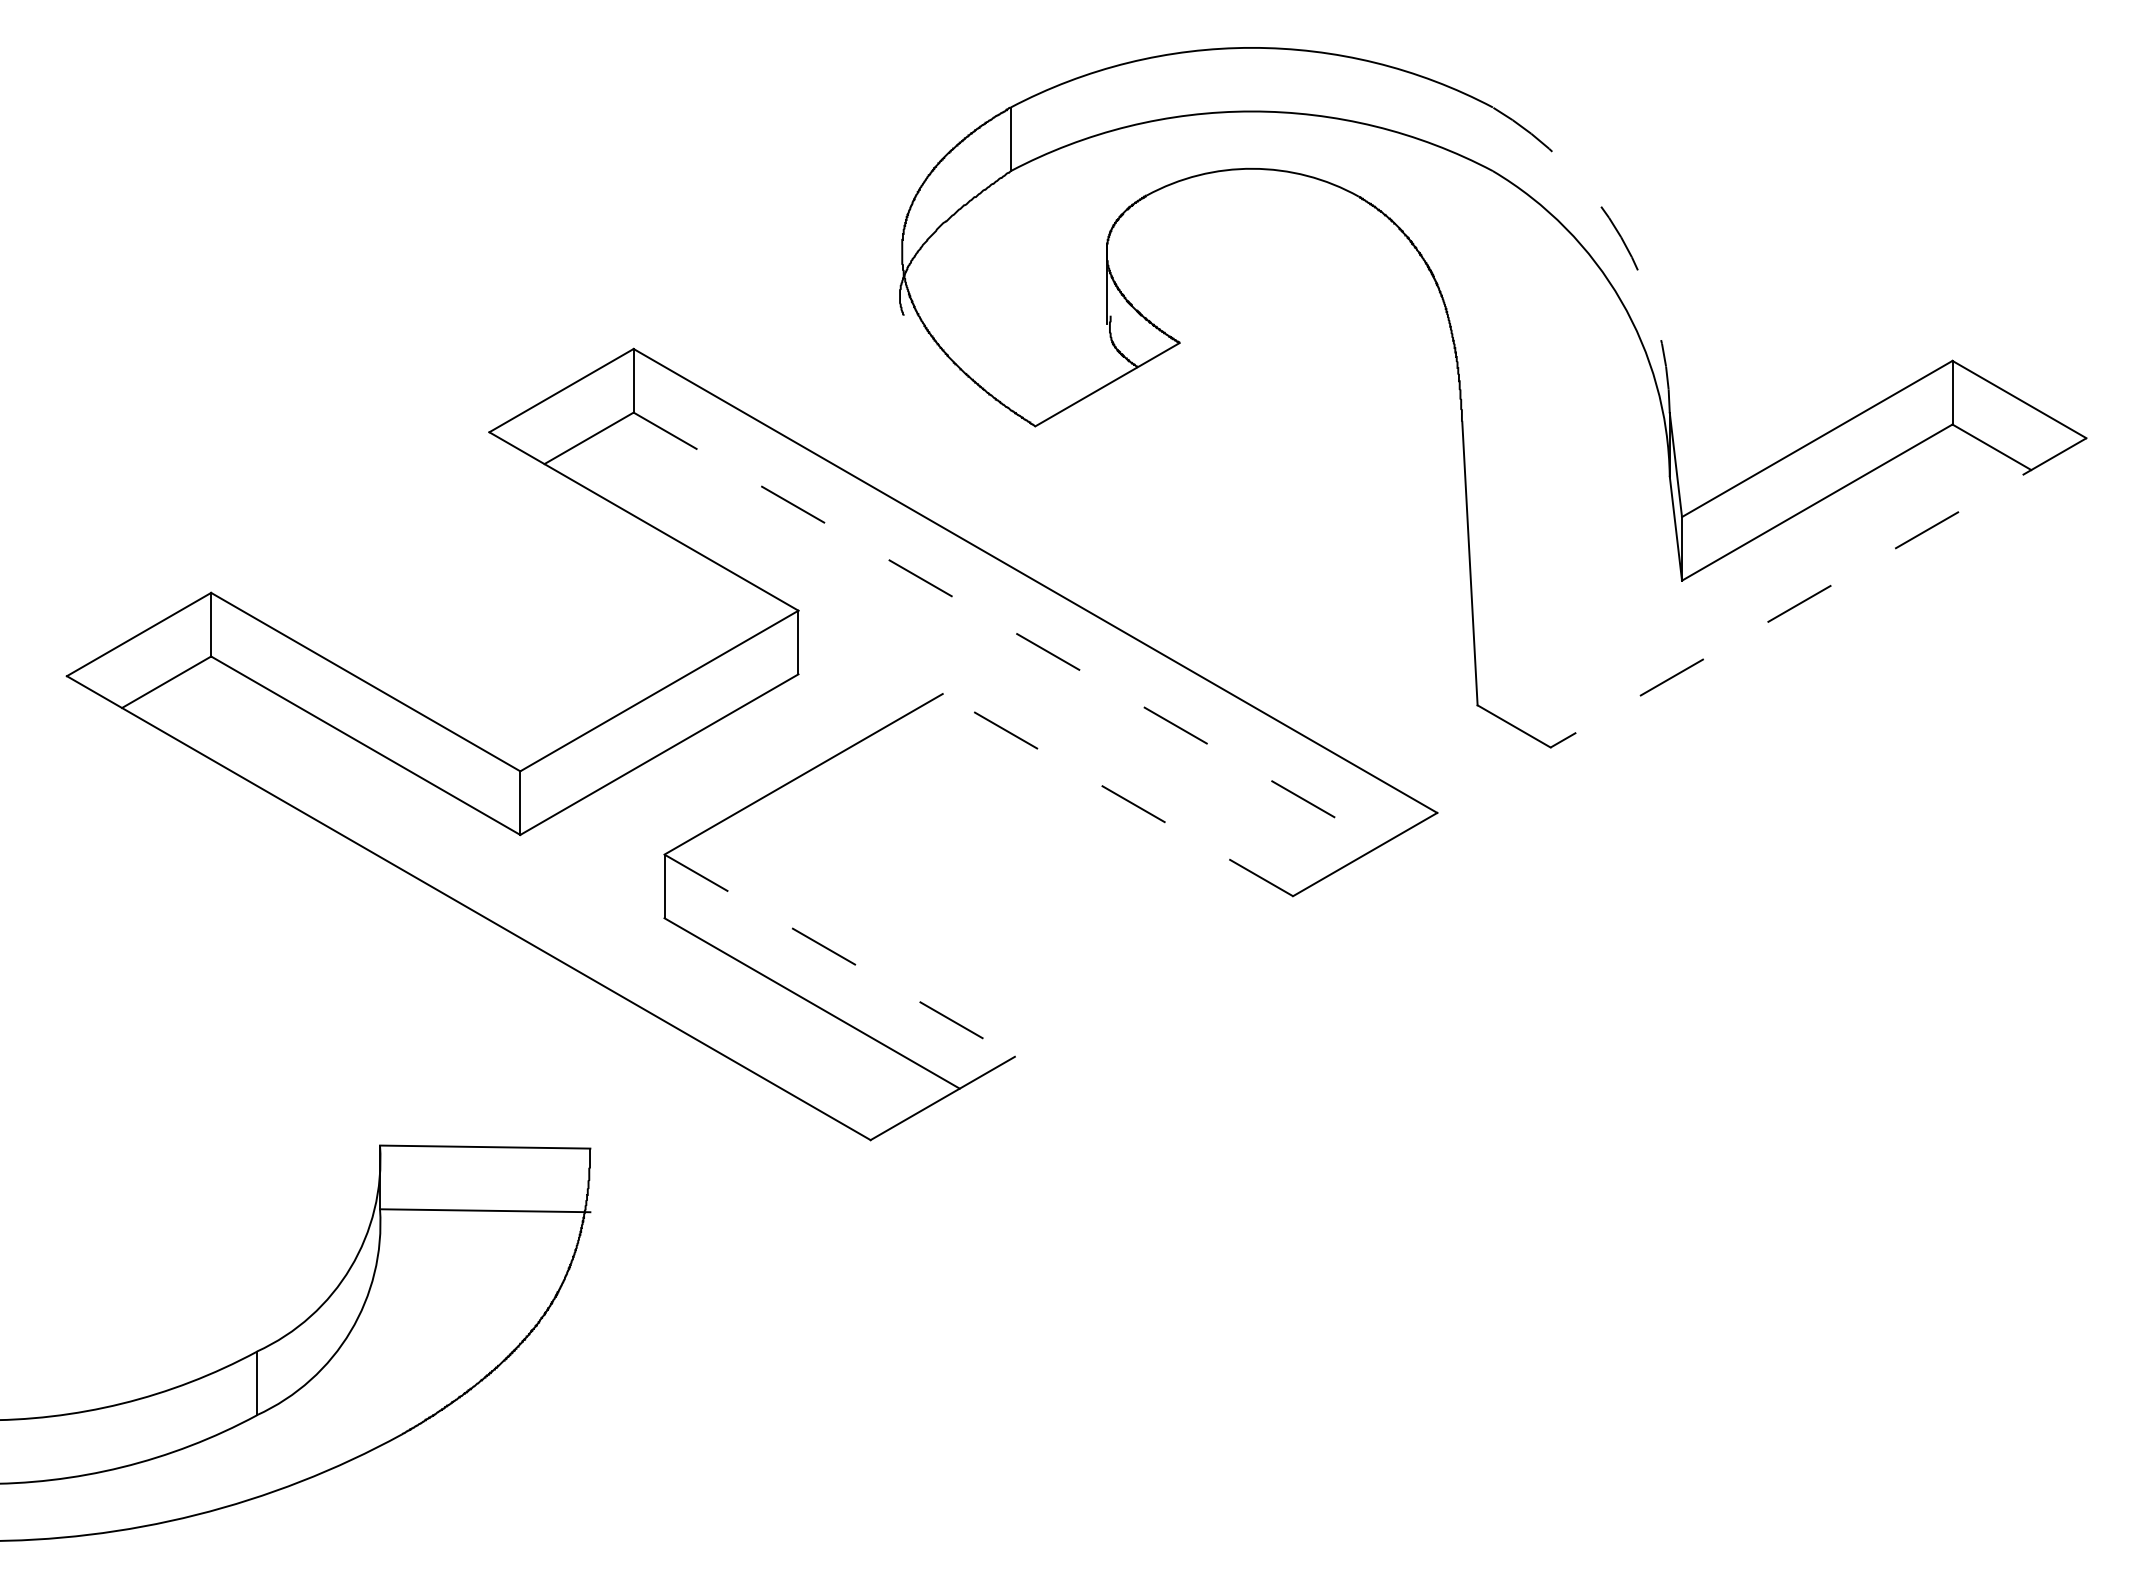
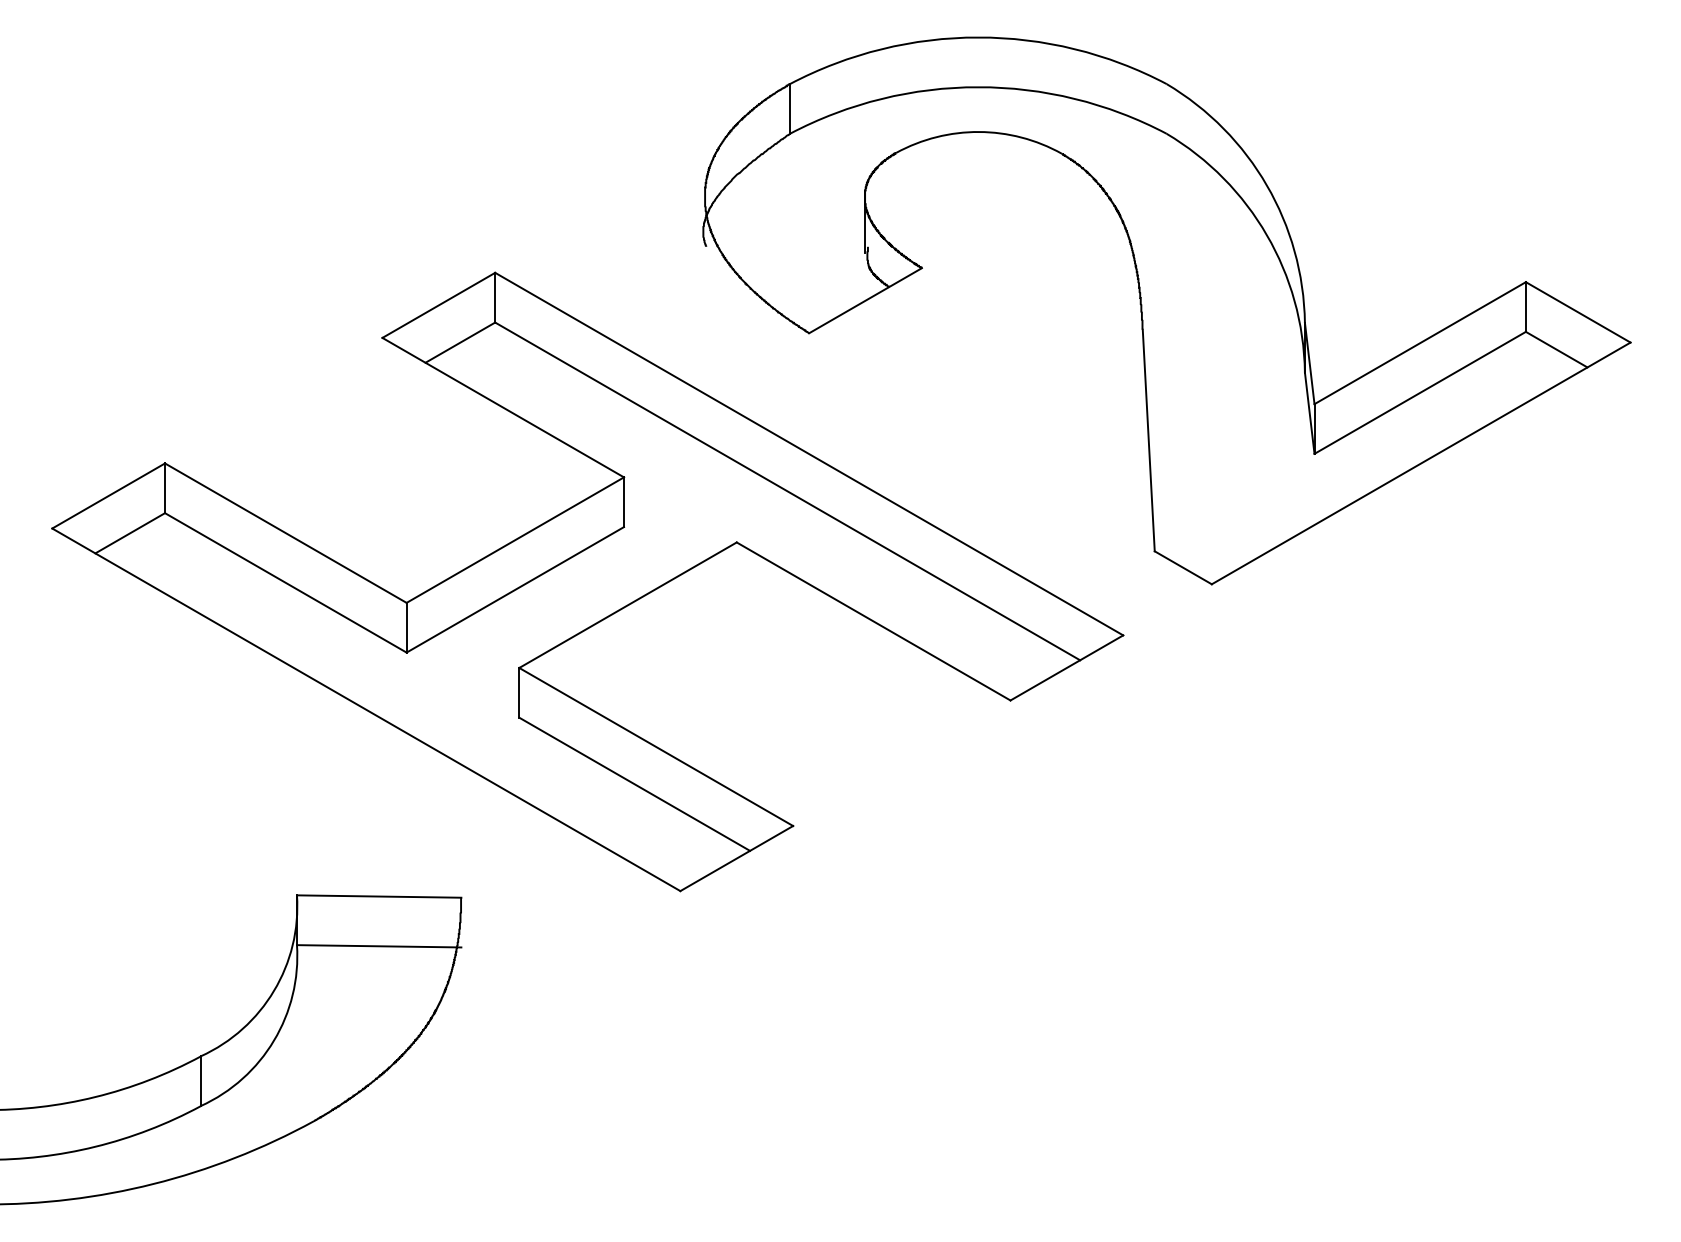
arc: (1621, 237) -> (1267, 185), dashed -> solid
line: (1818, 593) -> (1421, 463), dashed -> solid
line: (1008, 628) -> (788, 491), dashed -> solid
line: (1117, 794) -> (873, 621), dashed -> solid
line: (840, 955) -> (656, 746), dashed -> solid

